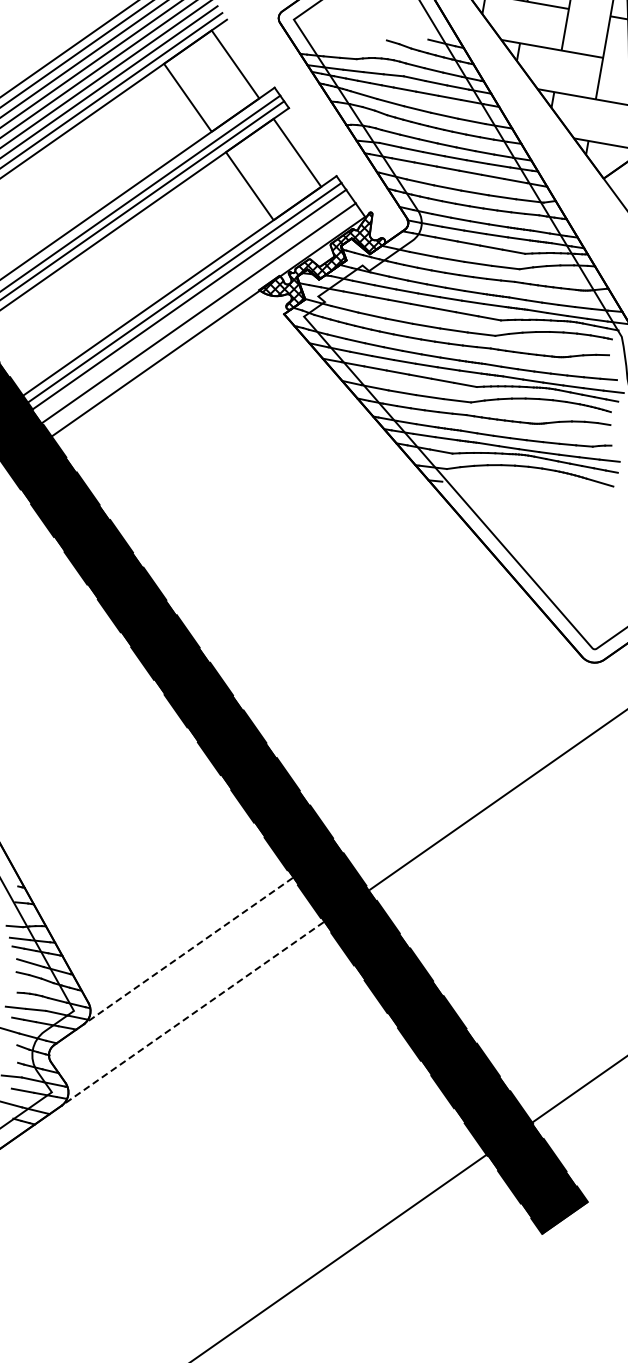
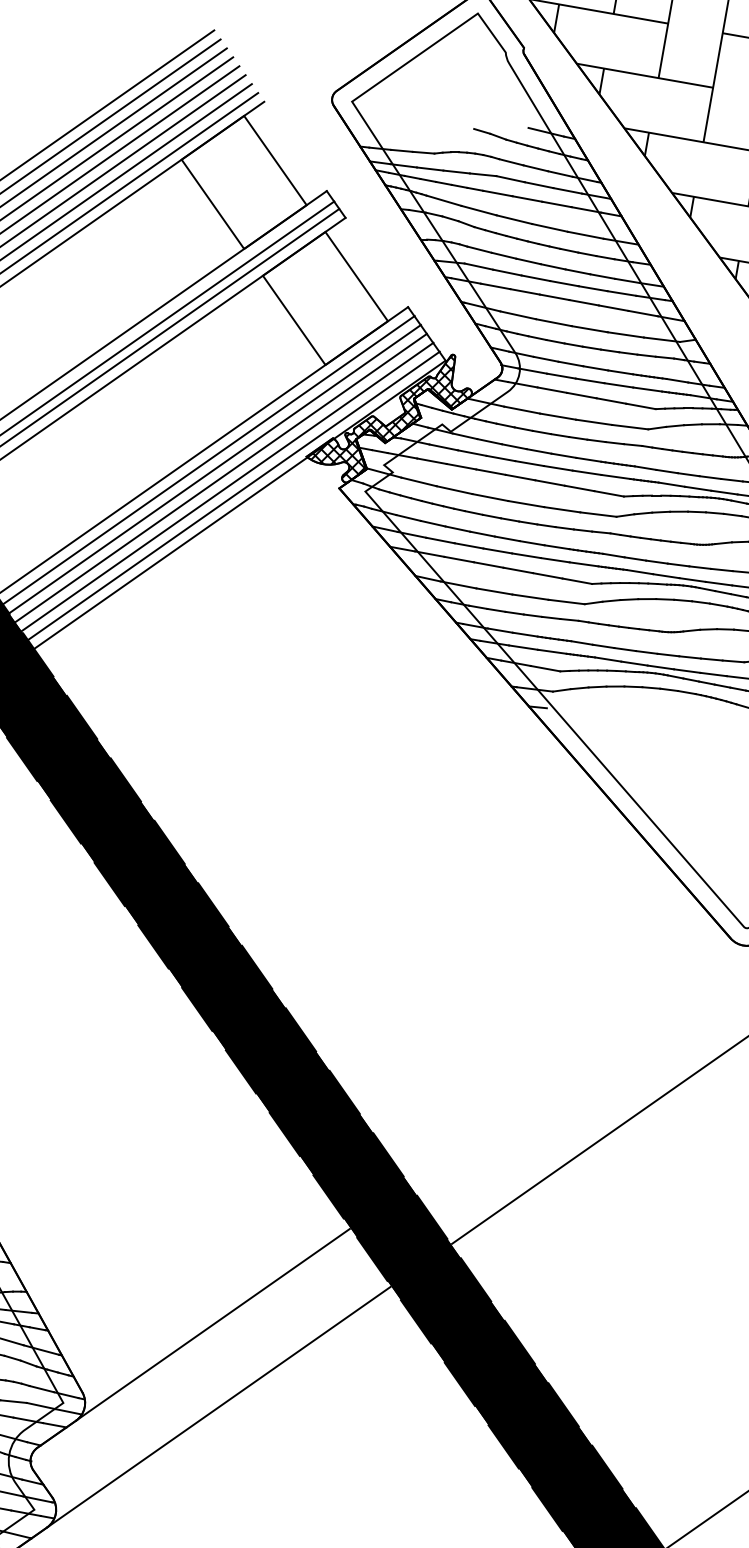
line: (193, 306) -> (220, 478), added
line: (203, 319) -> (233, 495), added
line: (188, 951) -> (213, 1324), dashed -> solid
line: (192, 1014) -> (218, 1407), dashed -> solid

